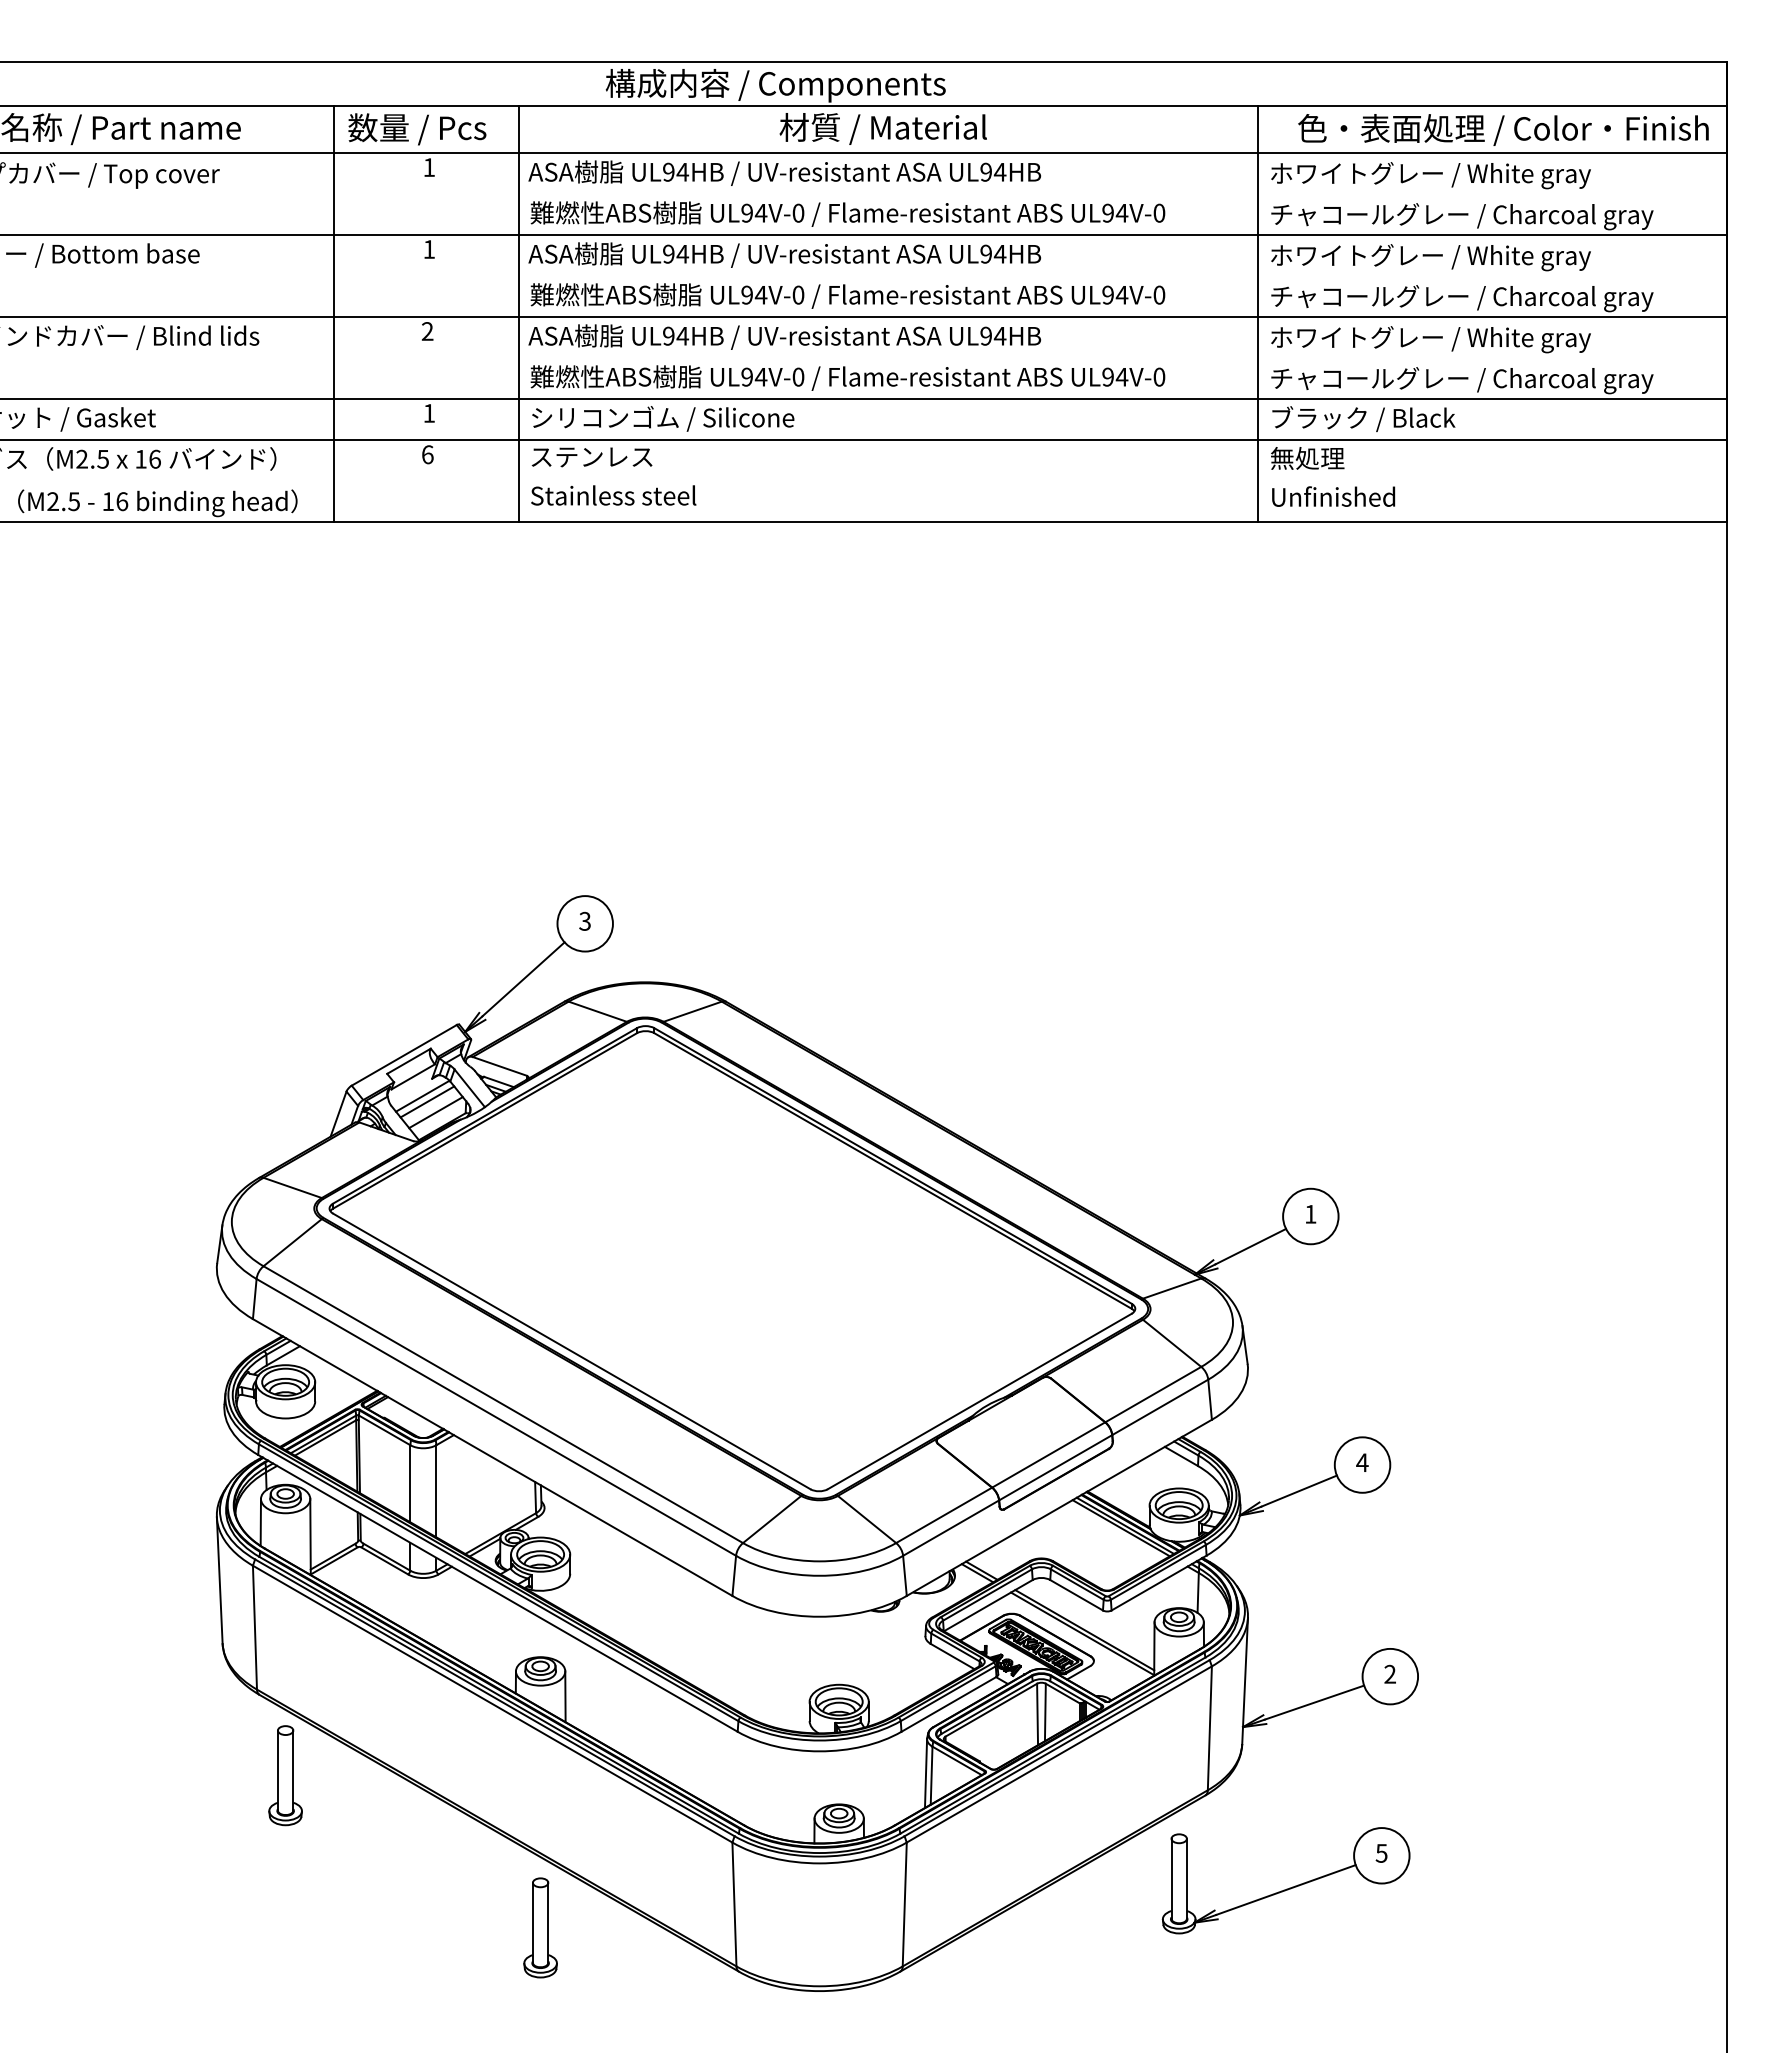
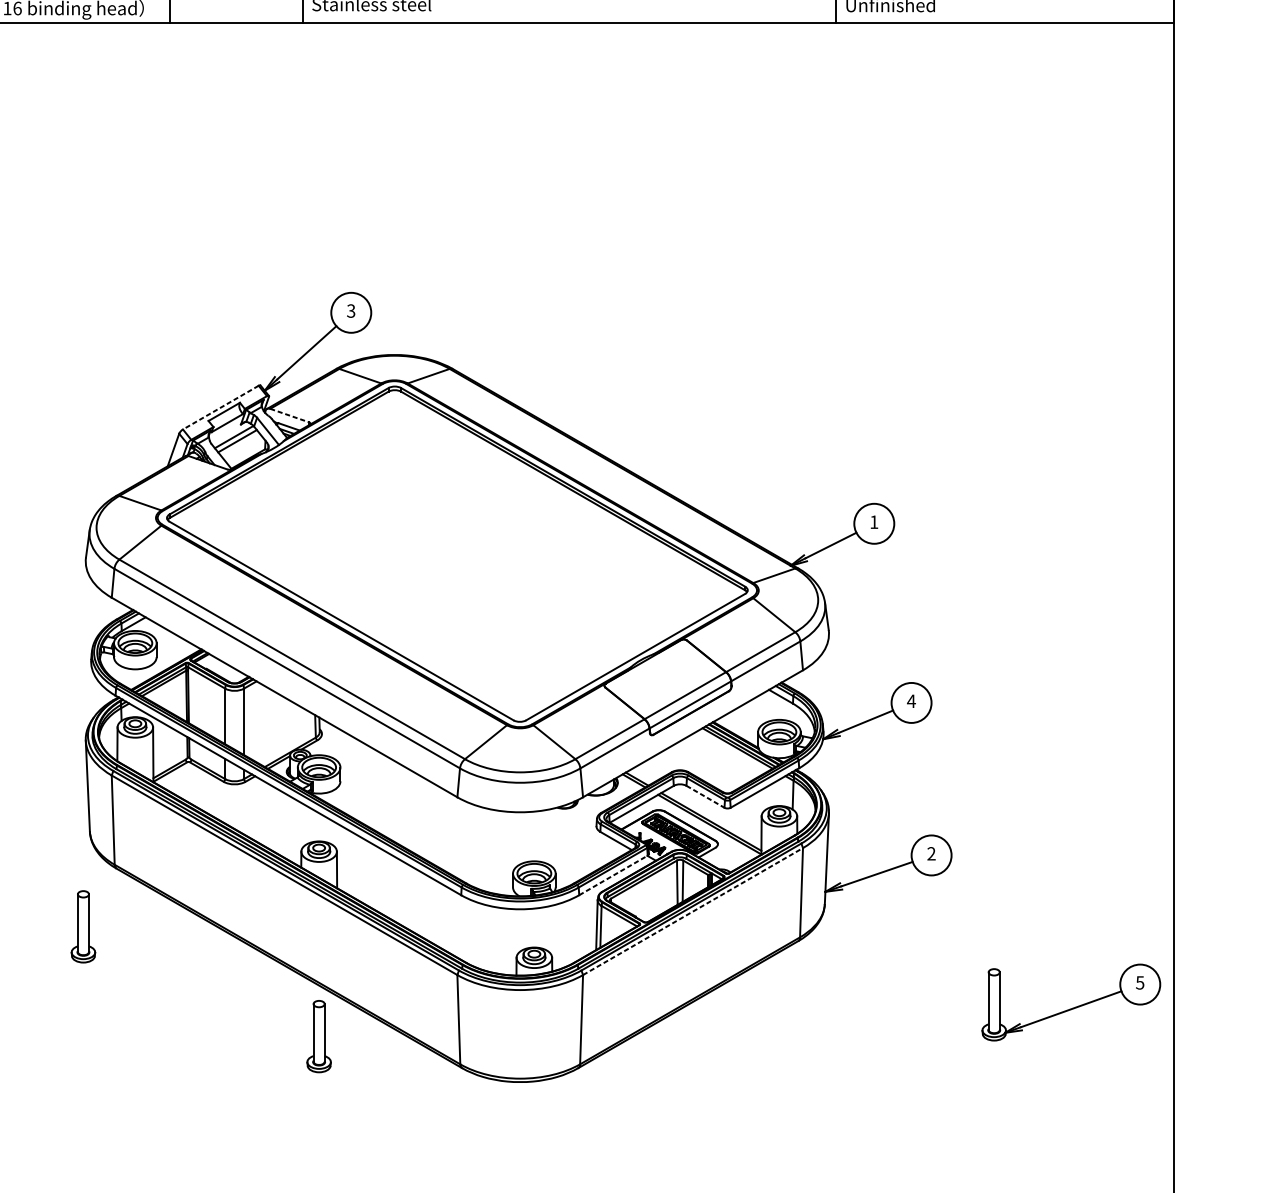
line: (404, 1055) -> (221, 407), solid -> dashed
line: (499, 1066) -> (289, 415), solid -> dashed
line: (435, 1112) -> (243, 448), removed
line: (1077, 1595) -> (706, 796), solid -> dashed
line: (949, 1704) -> (613, 875), solid -> dashed
line: (1059, 1754) -> (693, 911), solid -> dashed
part: (285, 1775) -> (83, 926), moved
part: (1289, 1887) -> (1073, 1007), moved

